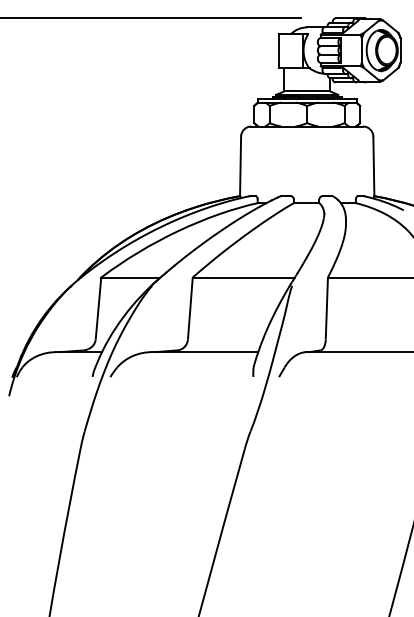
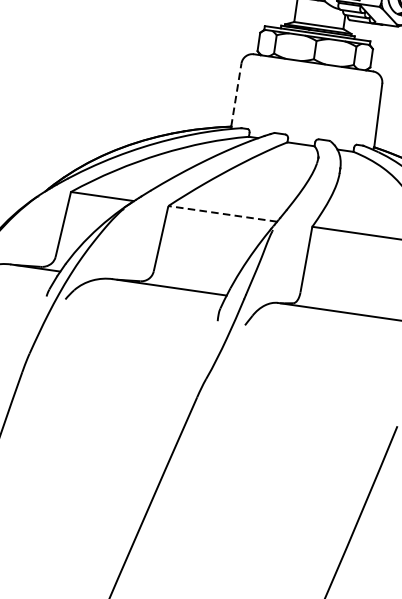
line: (240, 166) -> (236, 95), solid -> dashed
line: (243, 277) -> (222, 213), solid -> dashed

